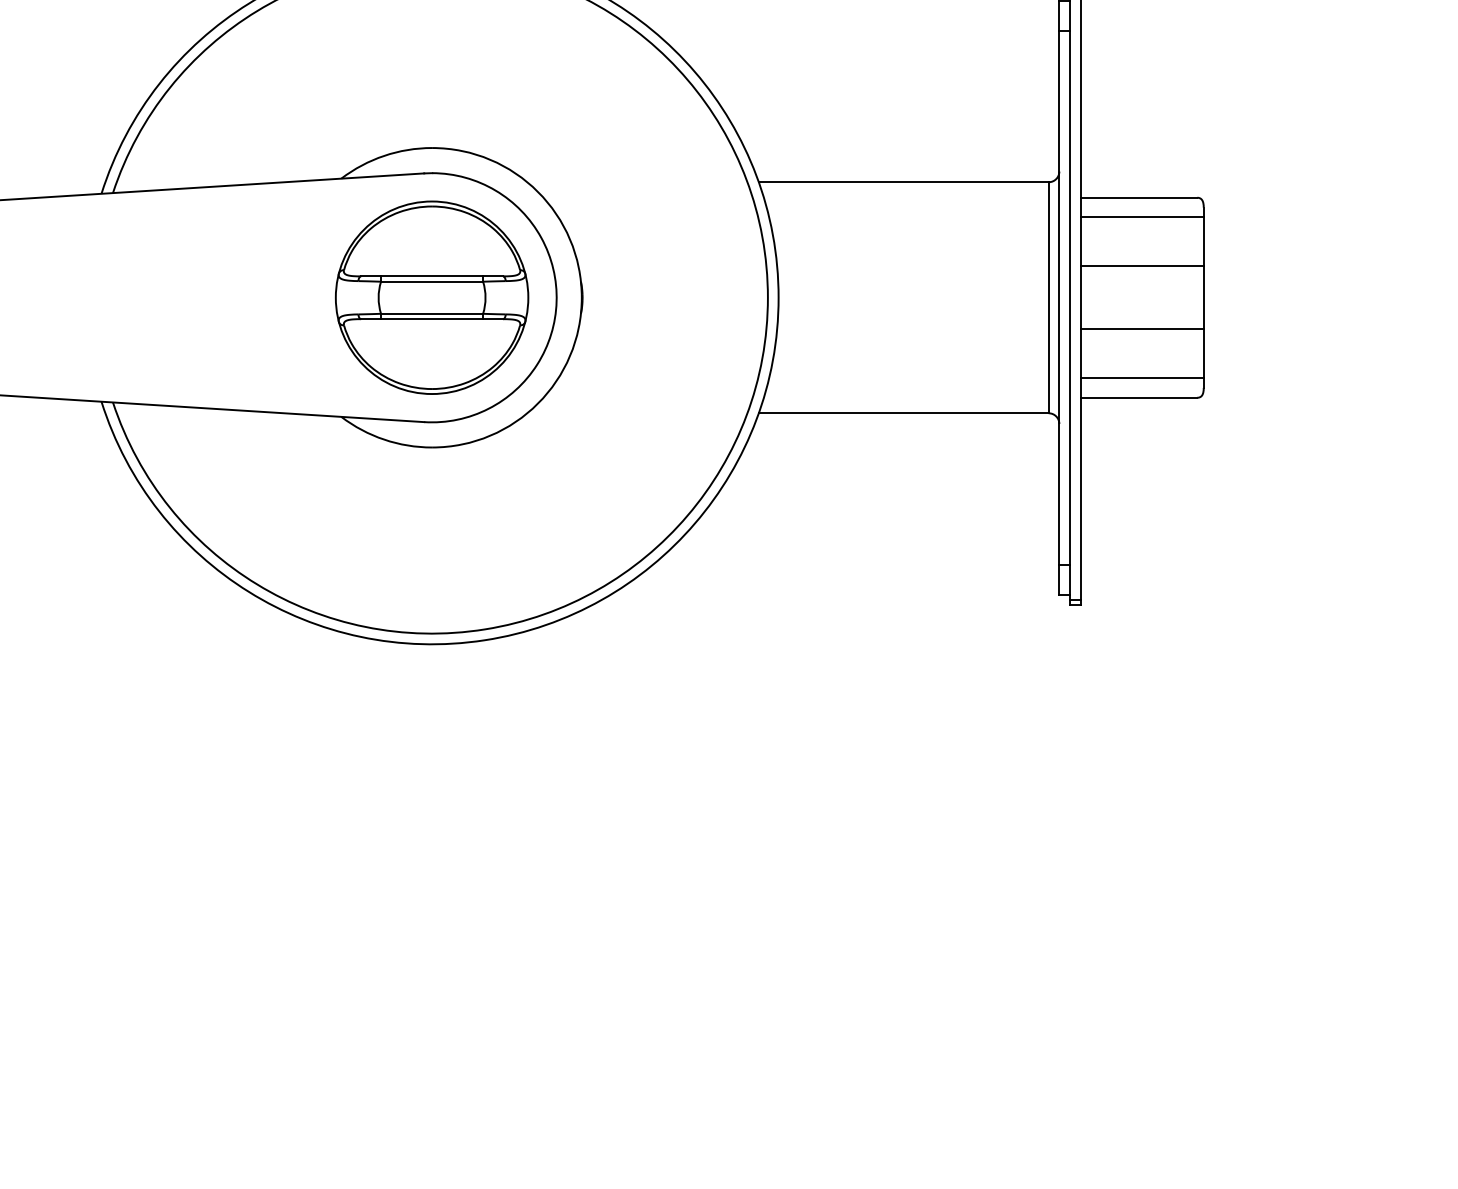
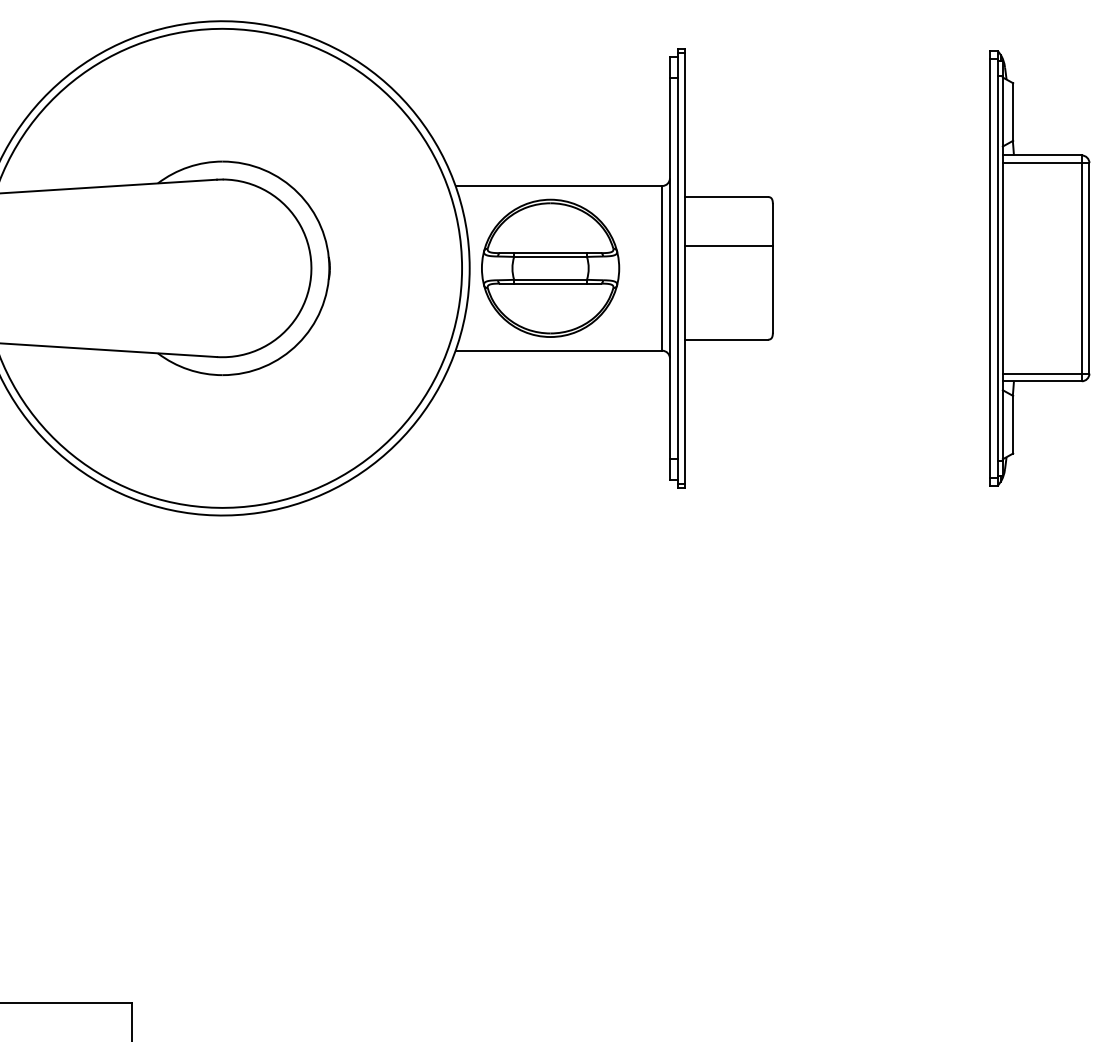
line: (1141, 216) -> (728, 210), removed
part: (431, 296) -> (550, 267), moved
line: (1141, 328) -> (728, 290), removed
line: (1141, 377) -> (728, 325), removed

